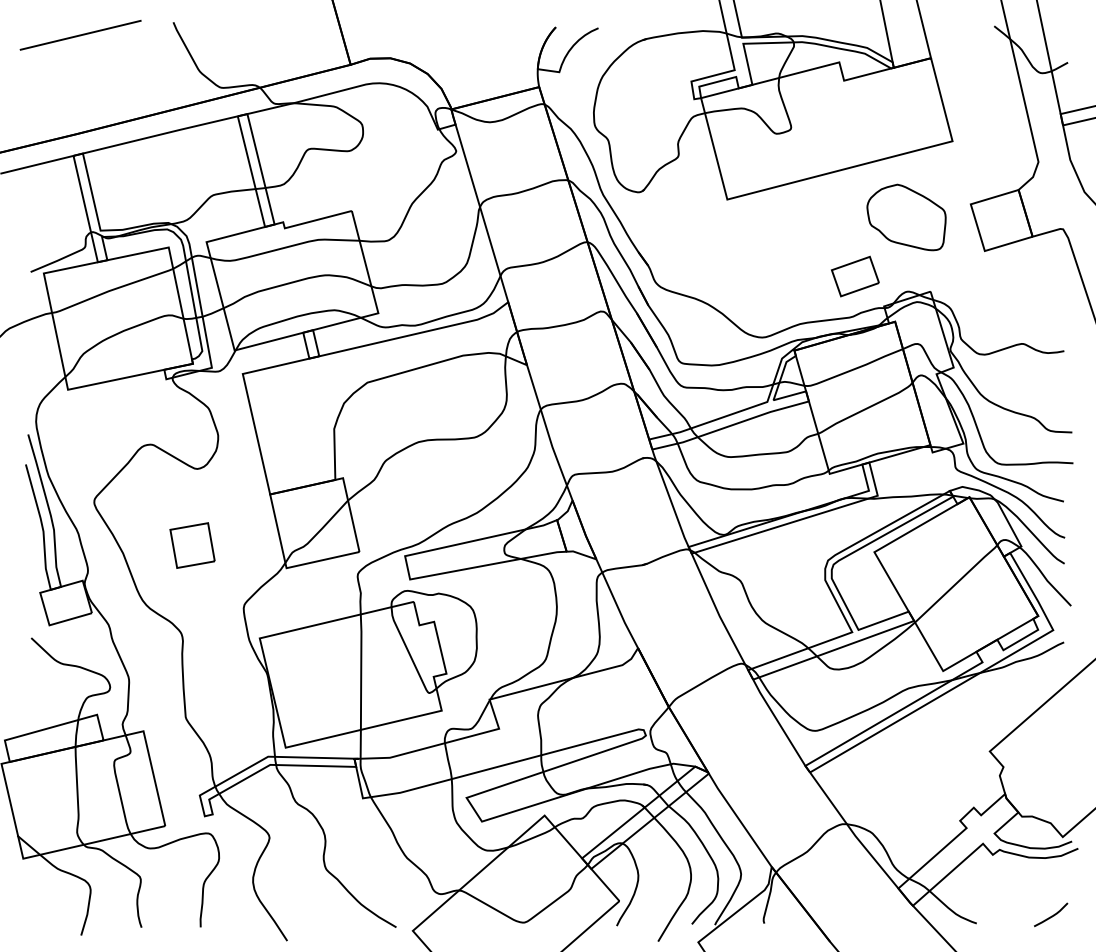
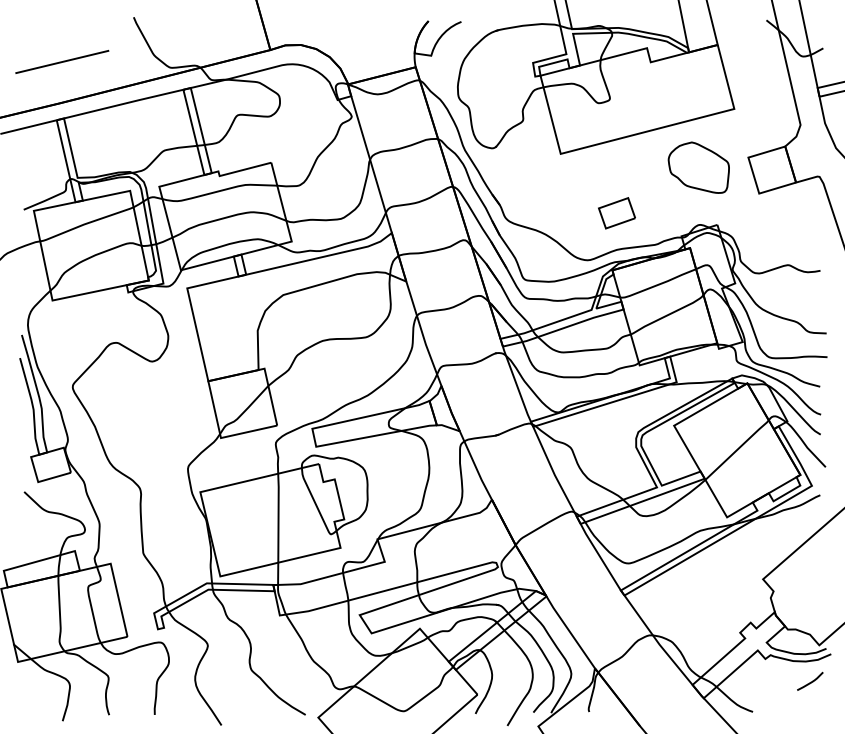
line: (80, 35) -> (62, 62), moved
part: (854, 276) -> (616, 213), moved
part: (192, 545) -> (148, 420), removed
curve: (1051, 915) -> (810, 681), moved

